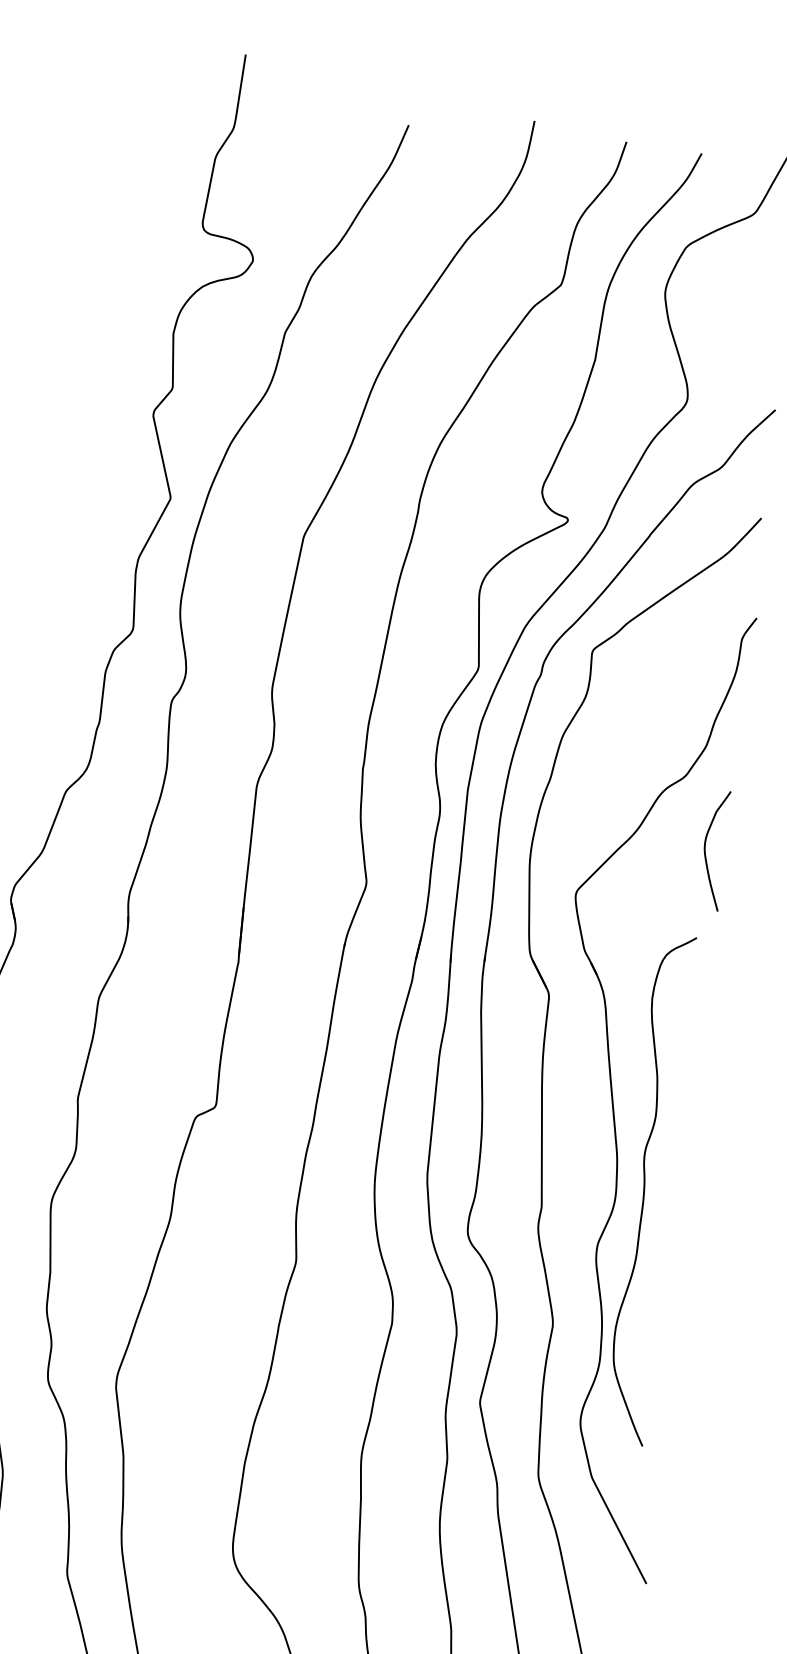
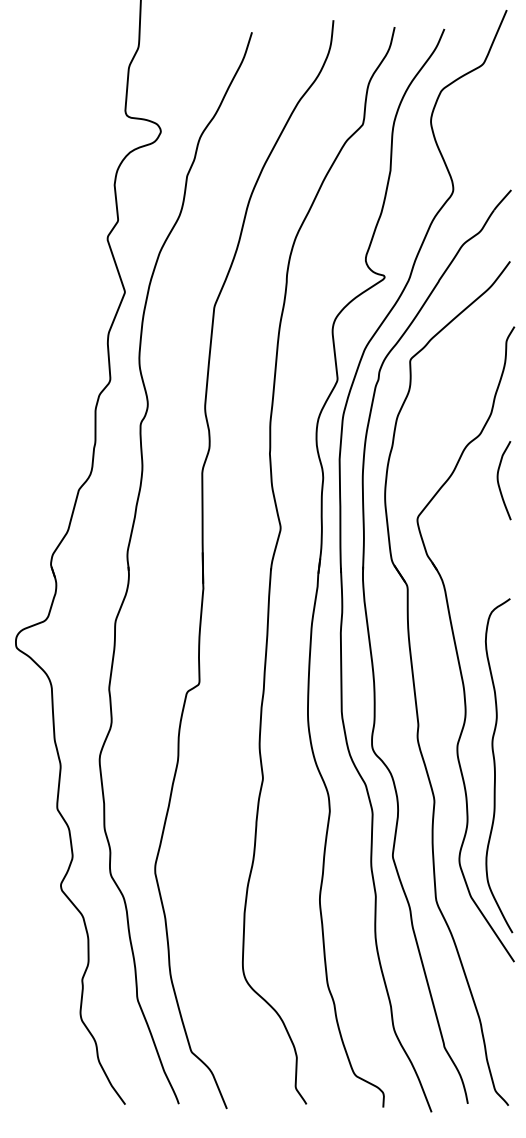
curve: (645, 1188) -> (495, 765), moved

